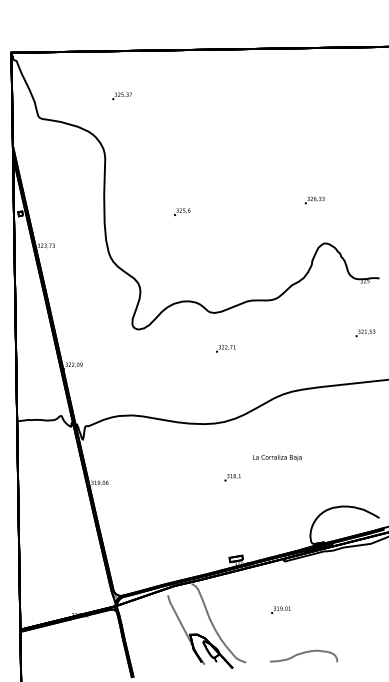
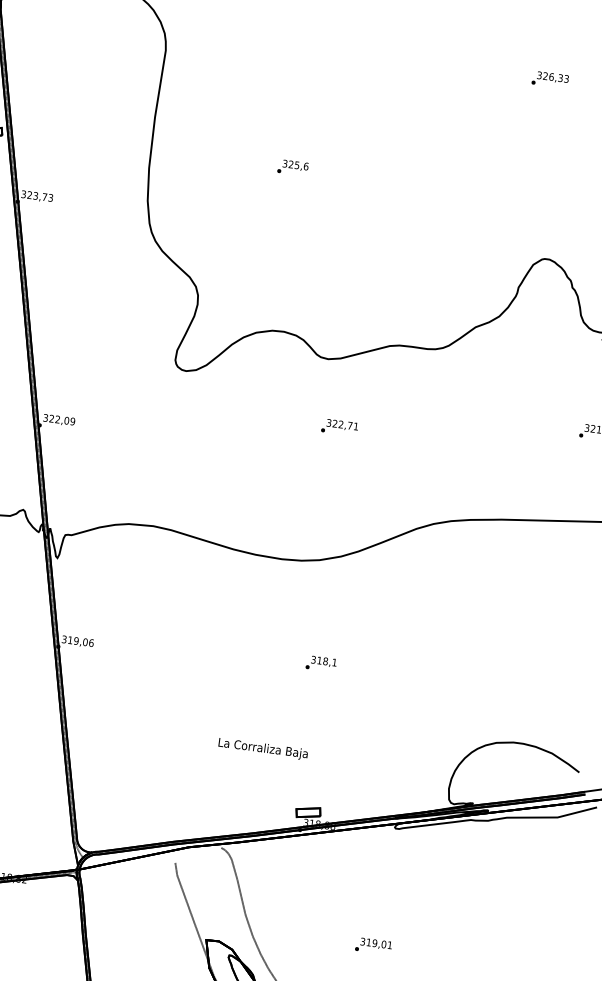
text: (314, 200) -> (550, 79), moved
text: (277, 457) -> (263, 748), moved
text: (280, 609) -> (373, 944), moved

